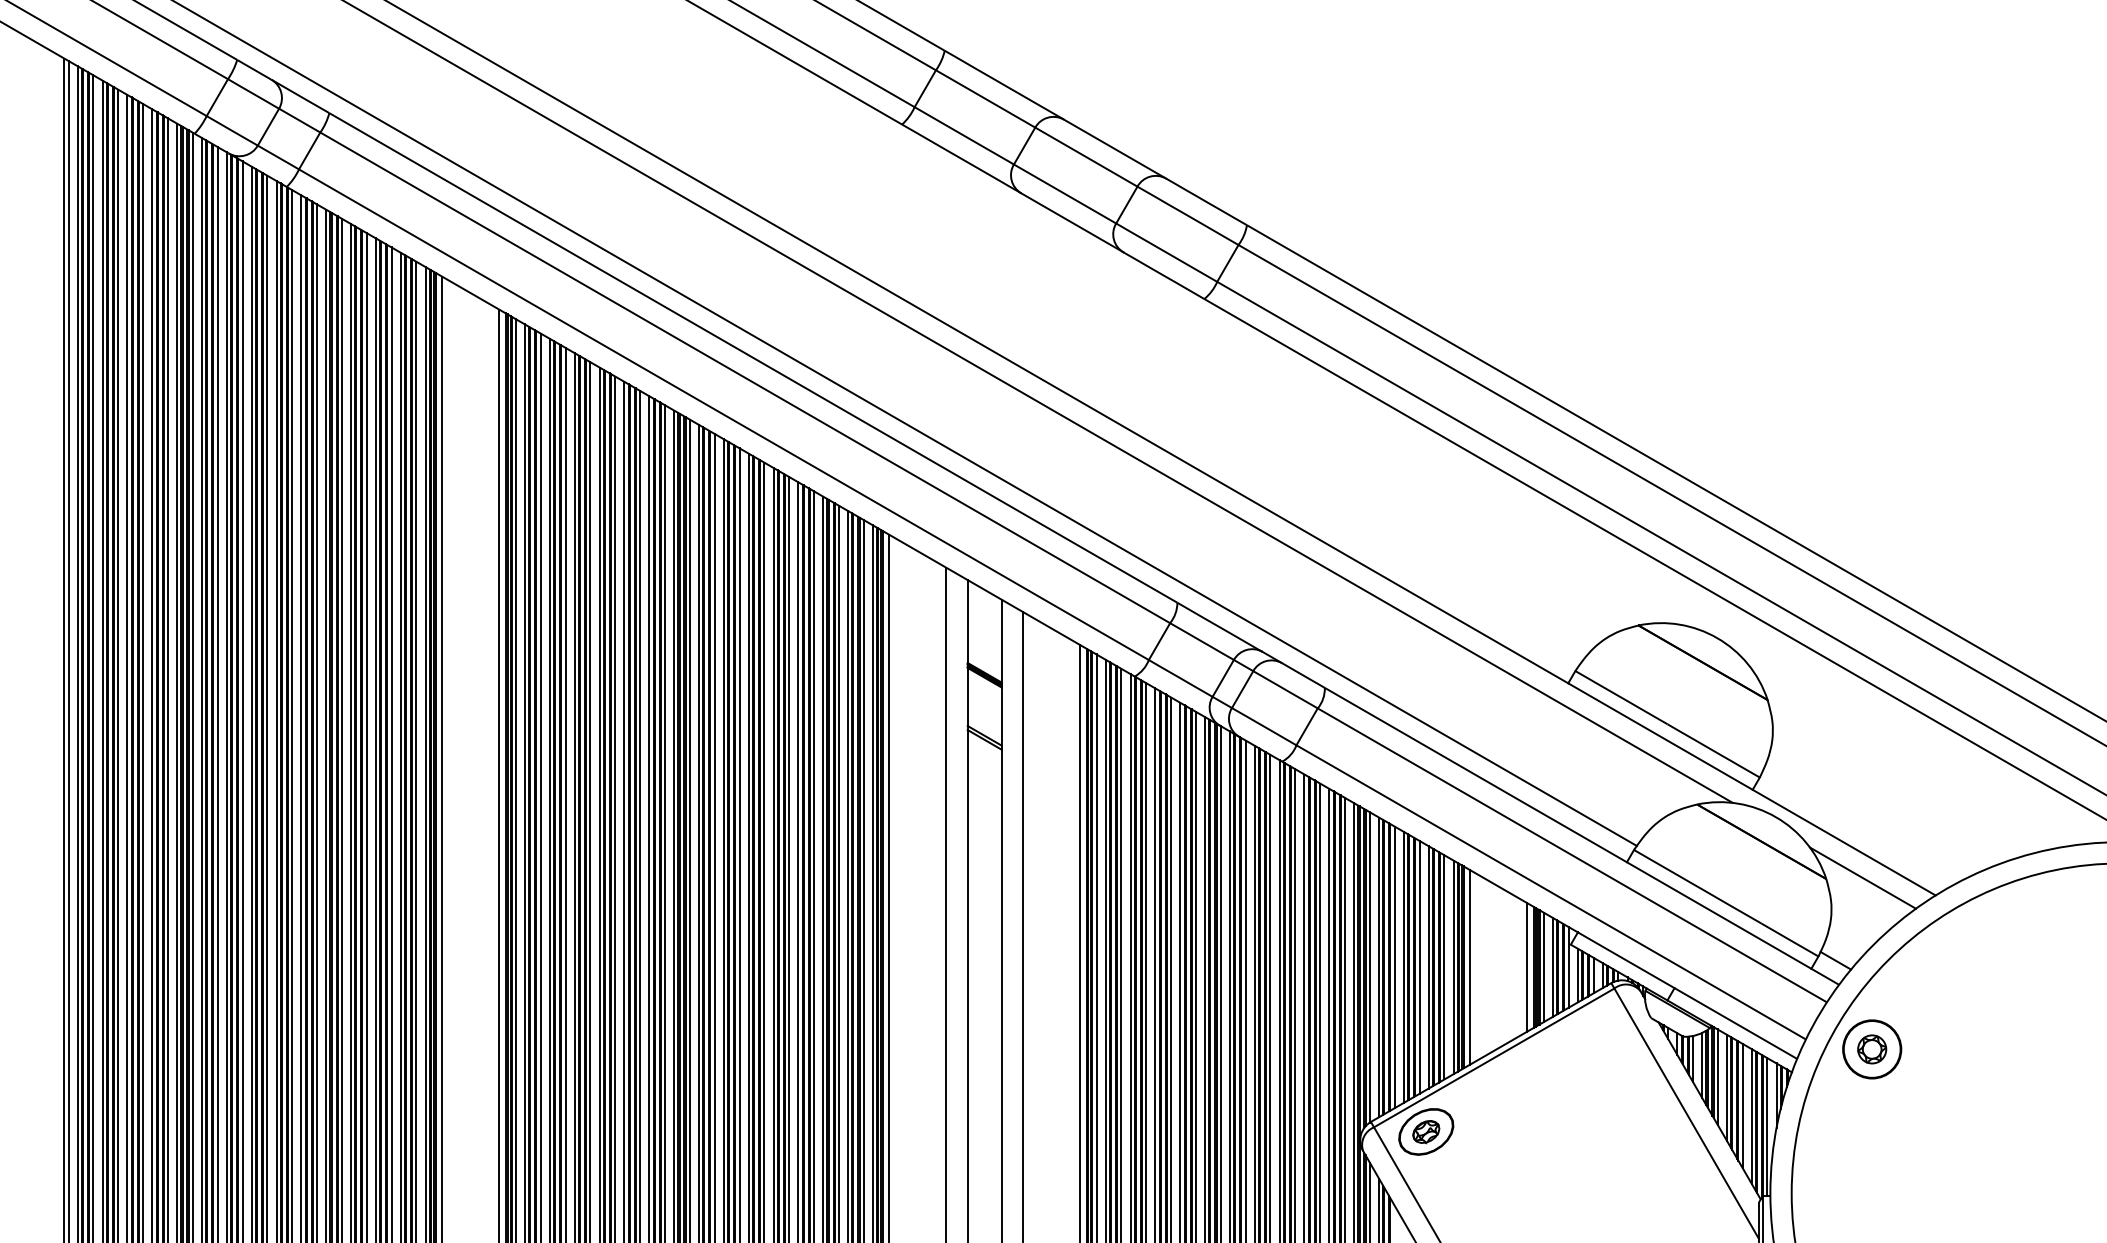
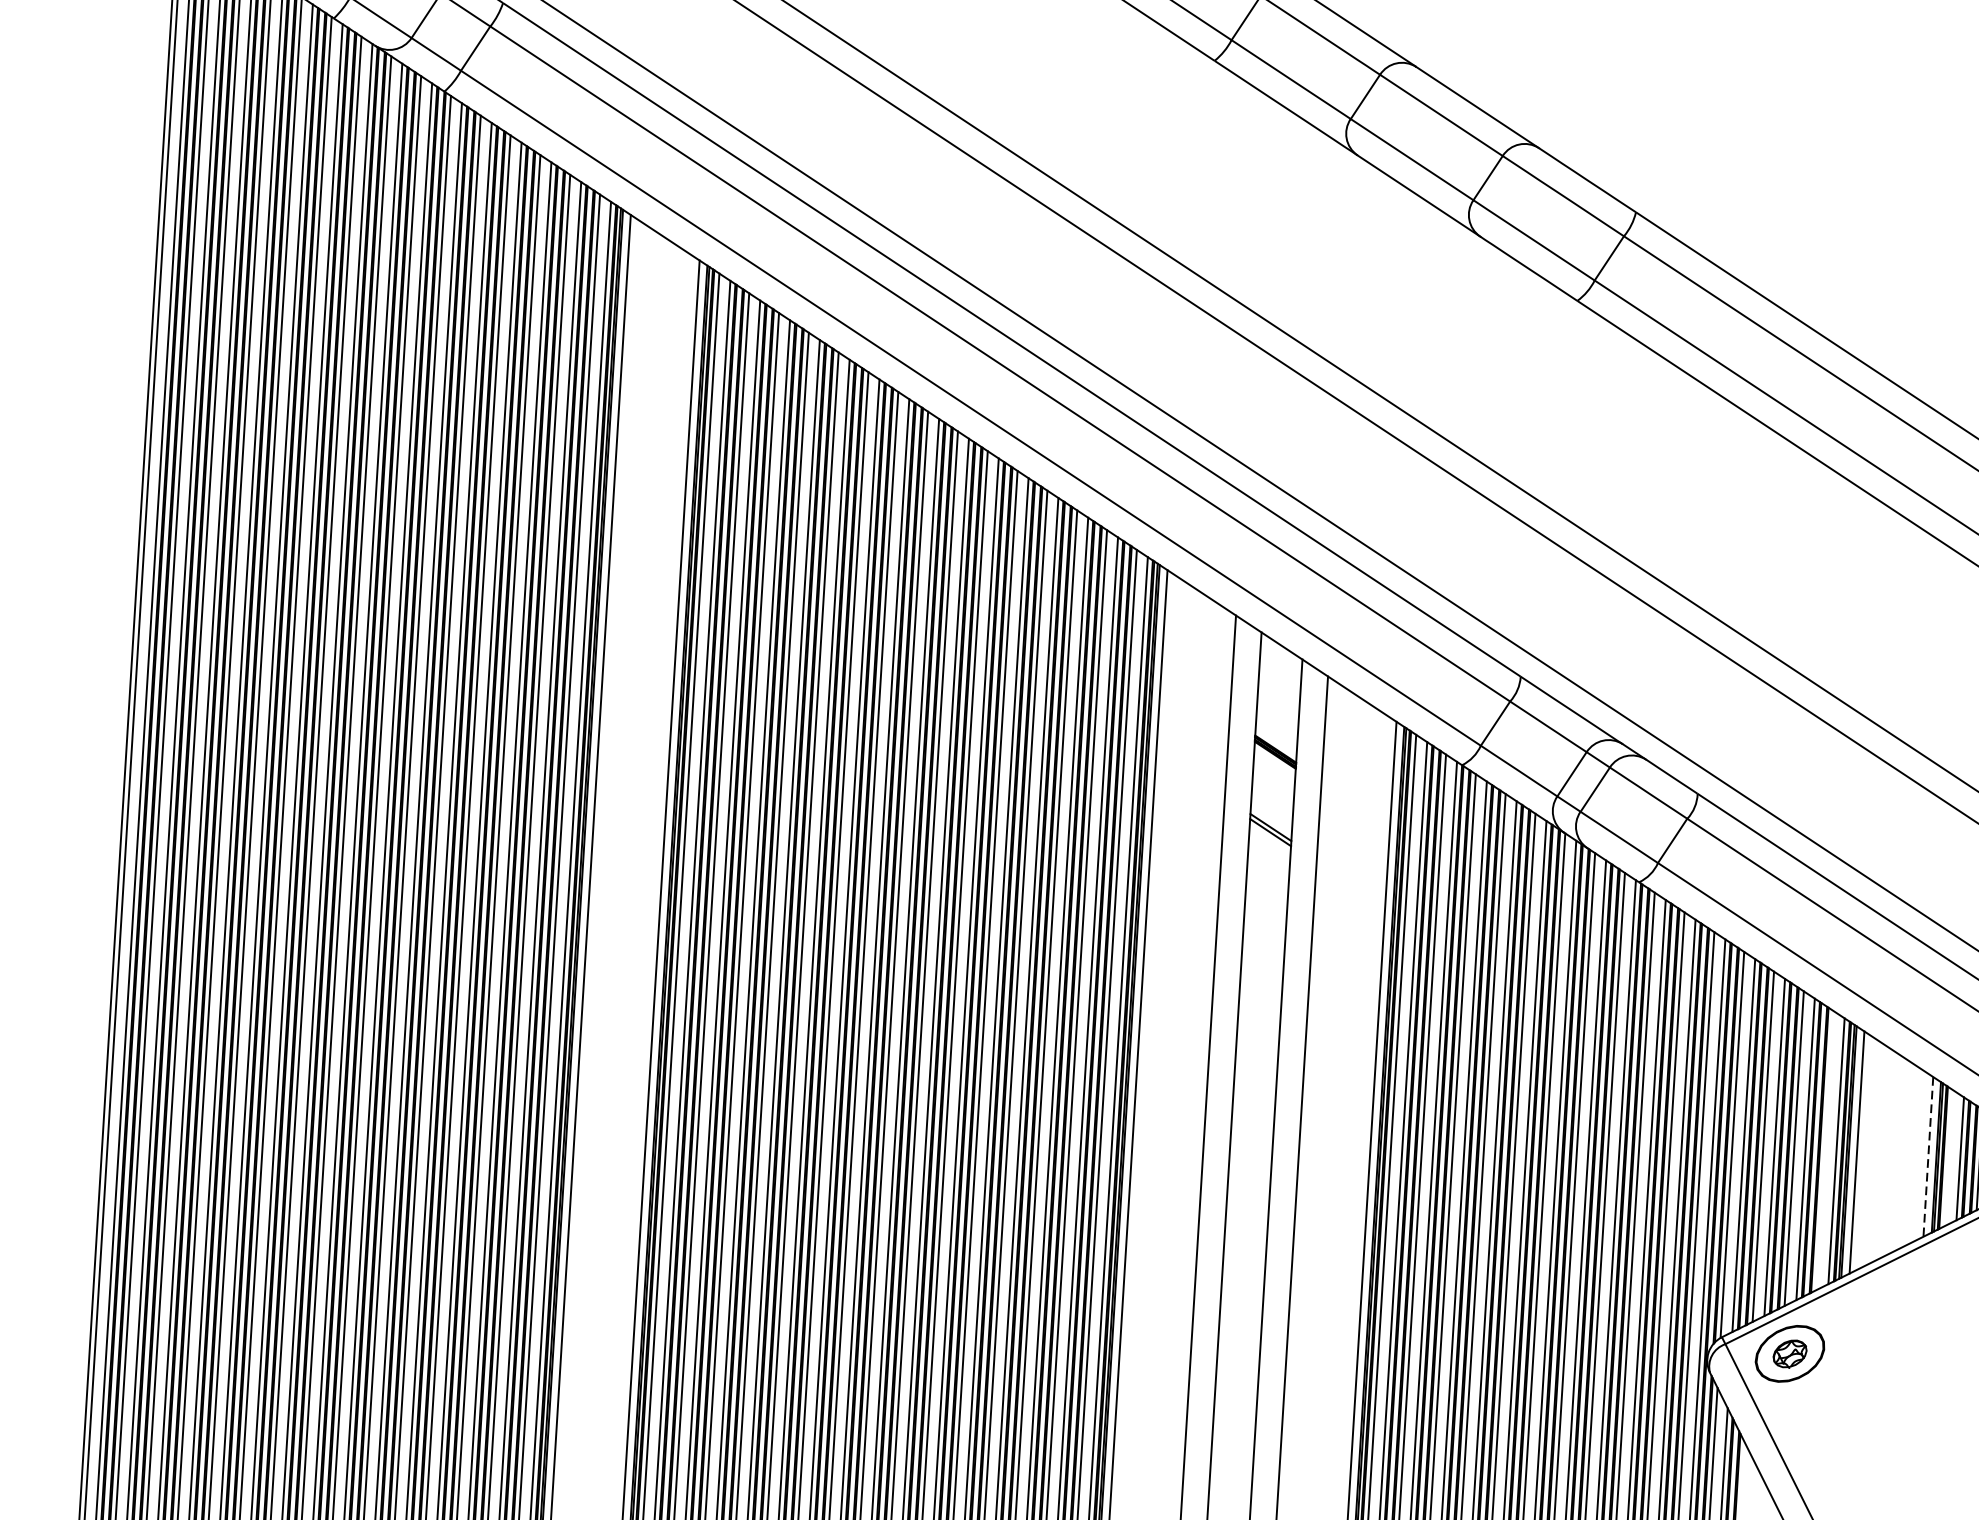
line: (1444, 967) -> (1825, 1150), removed
line: (1527, 967) -> (1928, 1157), solid -> dashed
line: (1543, 967) -> (1948, 1158), removed

